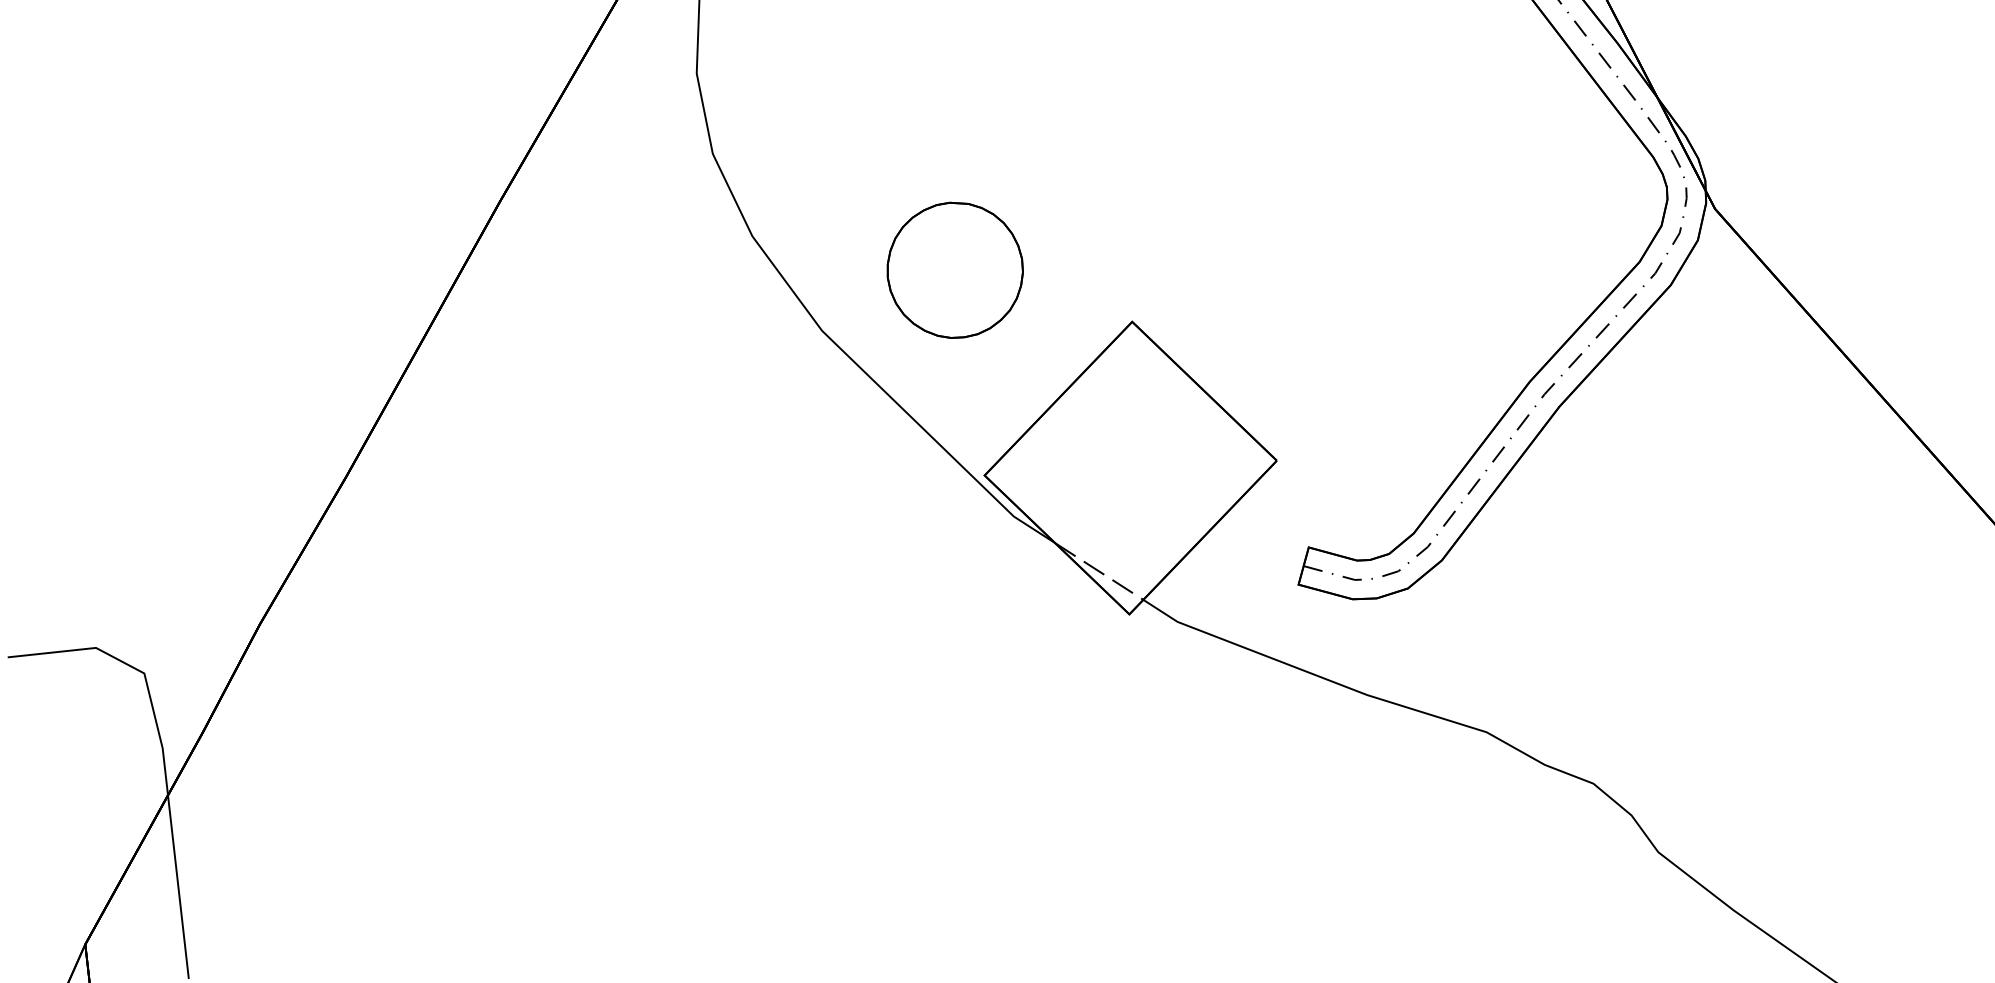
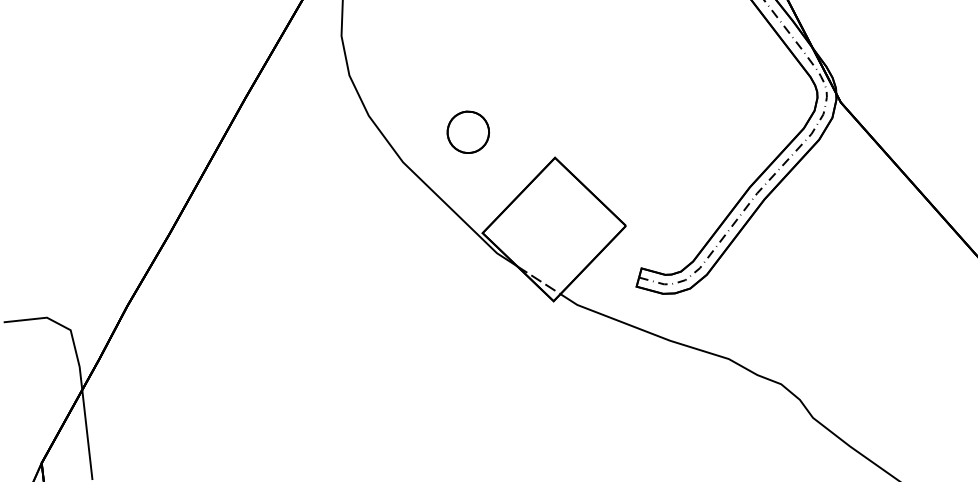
part: (955, 268) -> (468, 131), size x0.62

